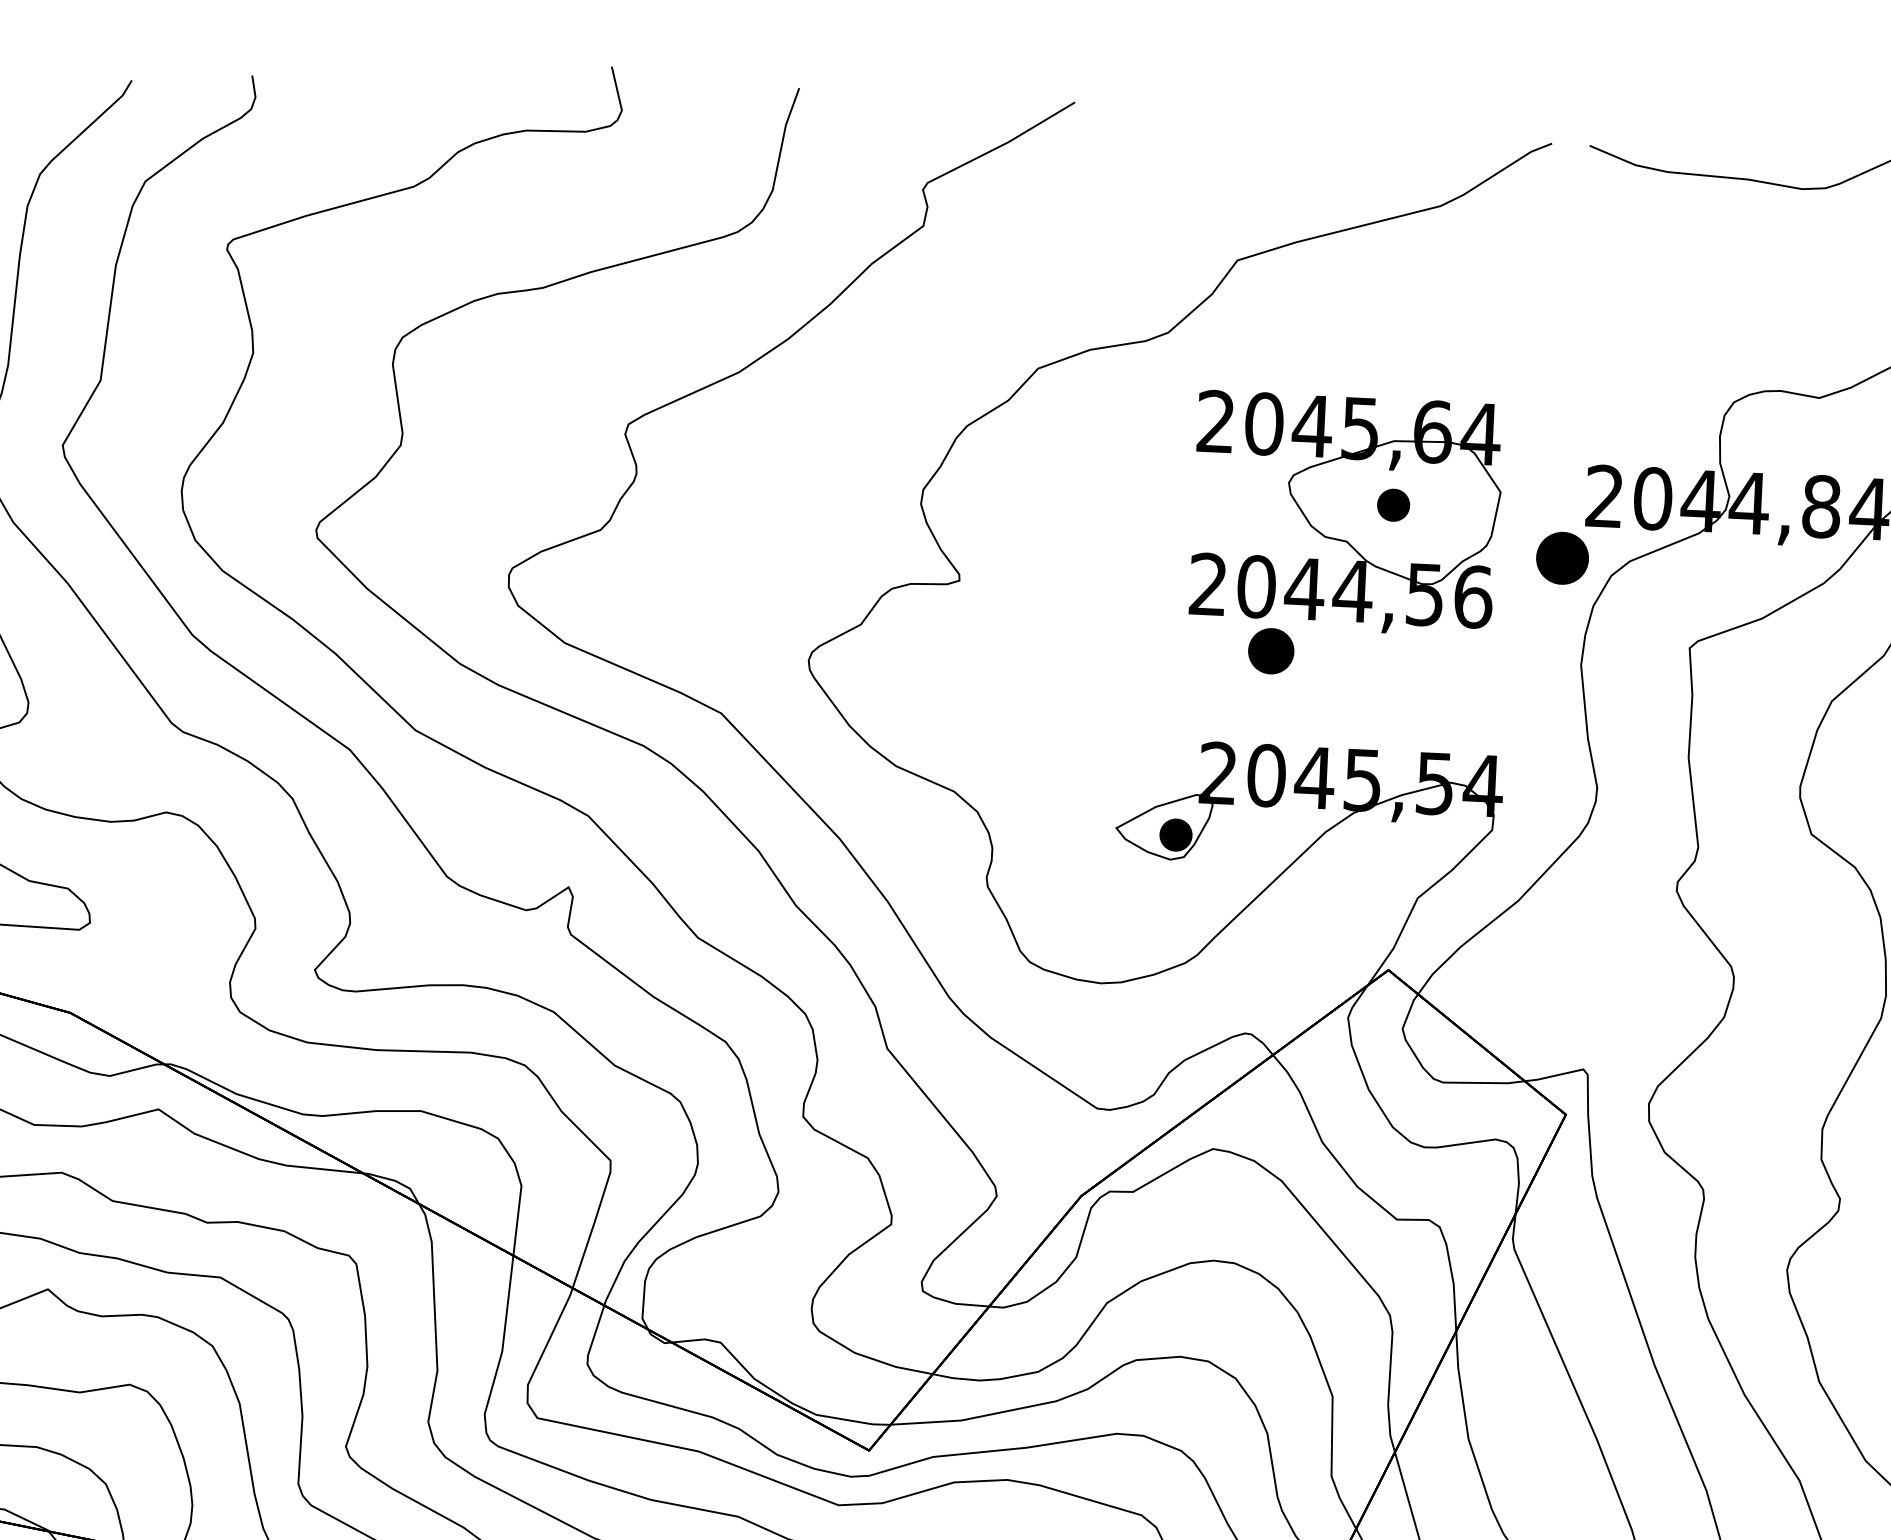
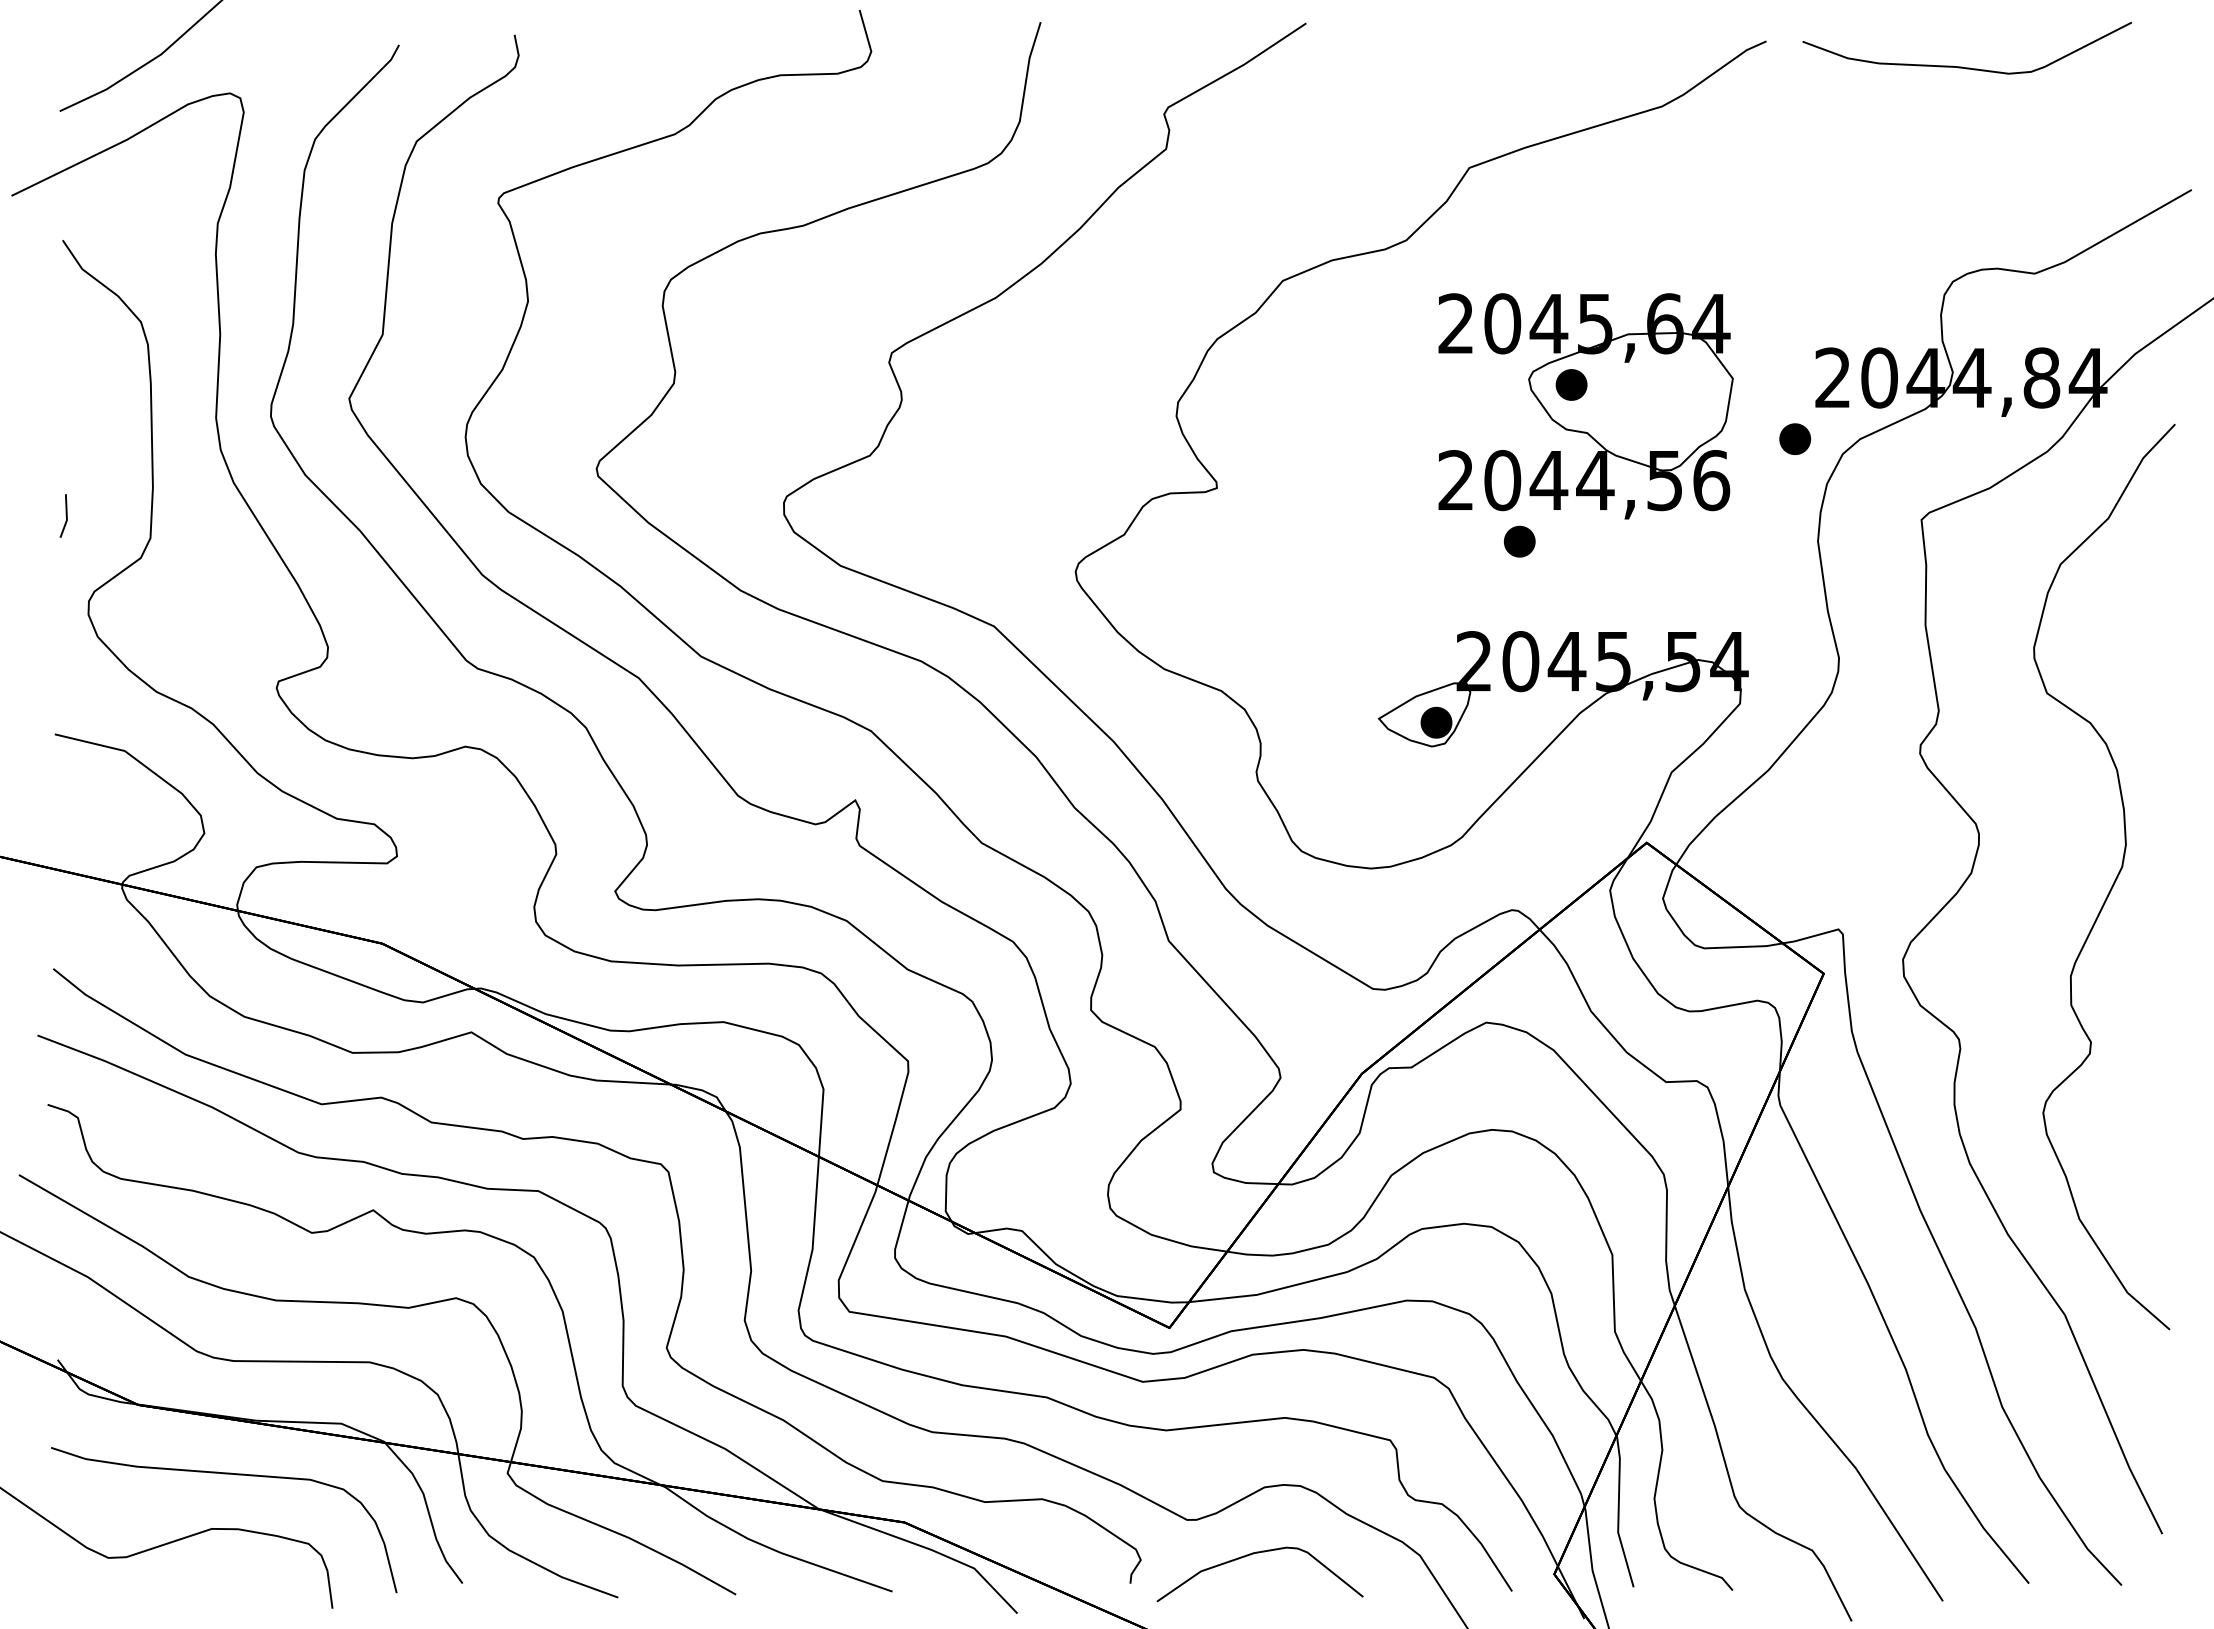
part: (1393, 504) -> (1571, 384), moved
part: (1561, 557) -> (1794, 438), size x0.62
part: (1271, 650) -> (1519, 541), size x0.71

